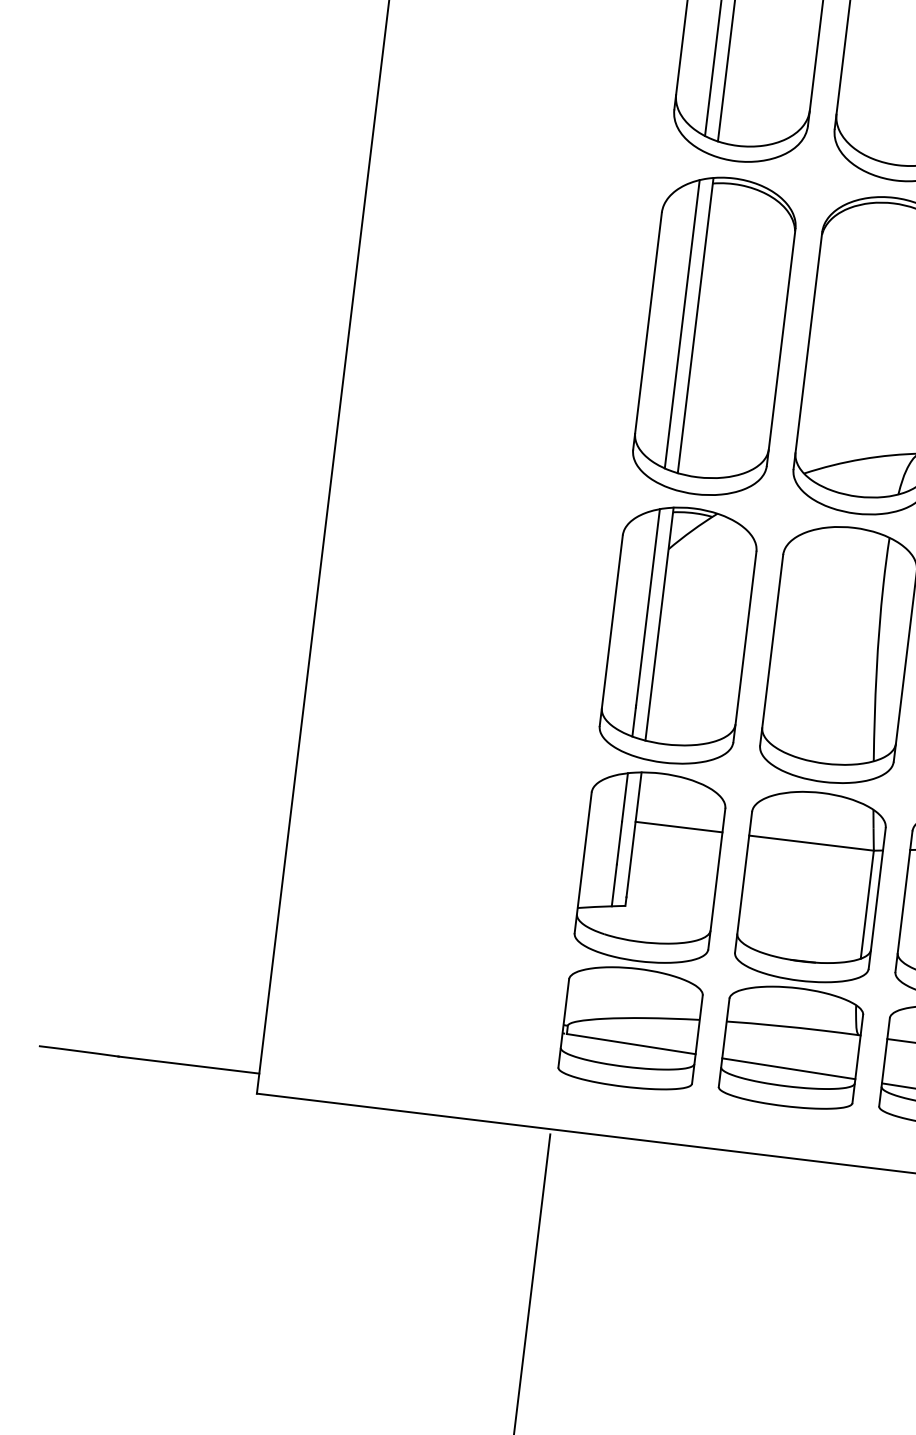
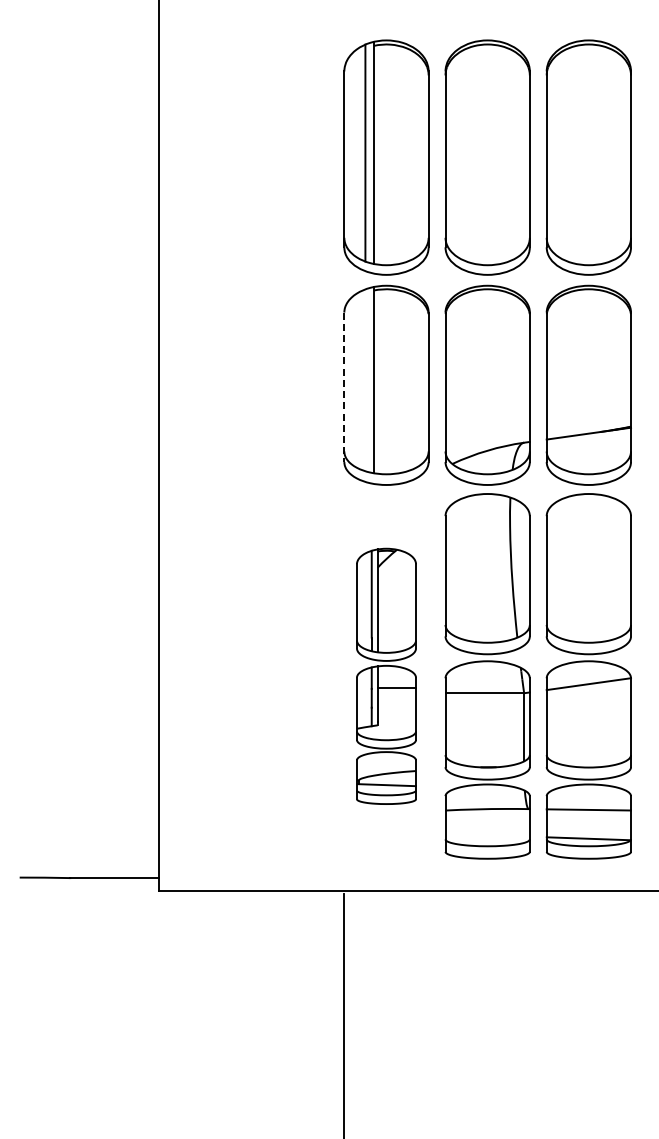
line: (682, 324) -> (365, 380), removed
line: (647, 331) -> (344, 387), solid -> dashed
part: (658, 797) -> (386, 676), size x0.7
line: (788, 1067) -> (487, 834), removed

